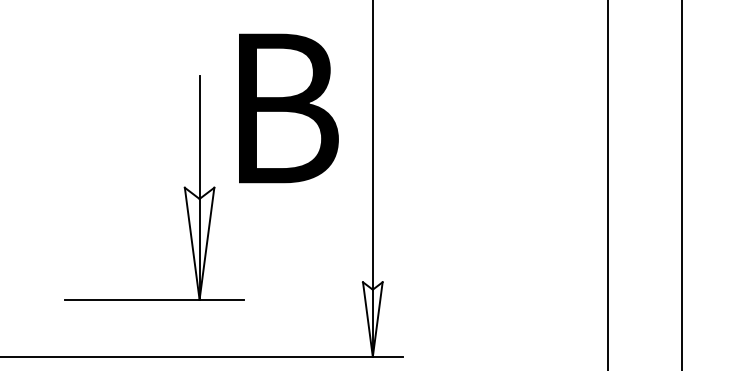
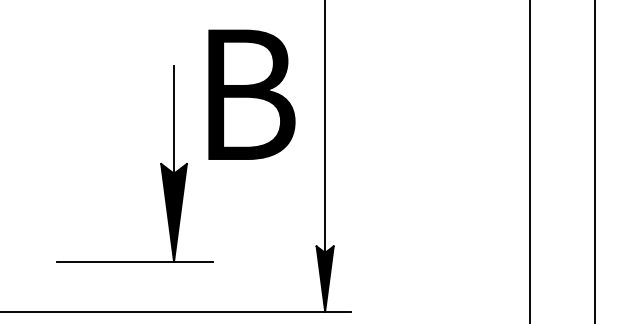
fill: (199, 243) -> (173, 212), added
fill: (372, 319) -> (324, 278), added

